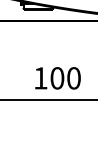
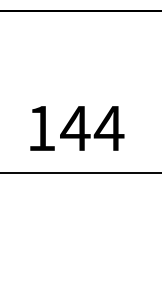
text: (65, 78) -> (92, 128), 100 -> 144

